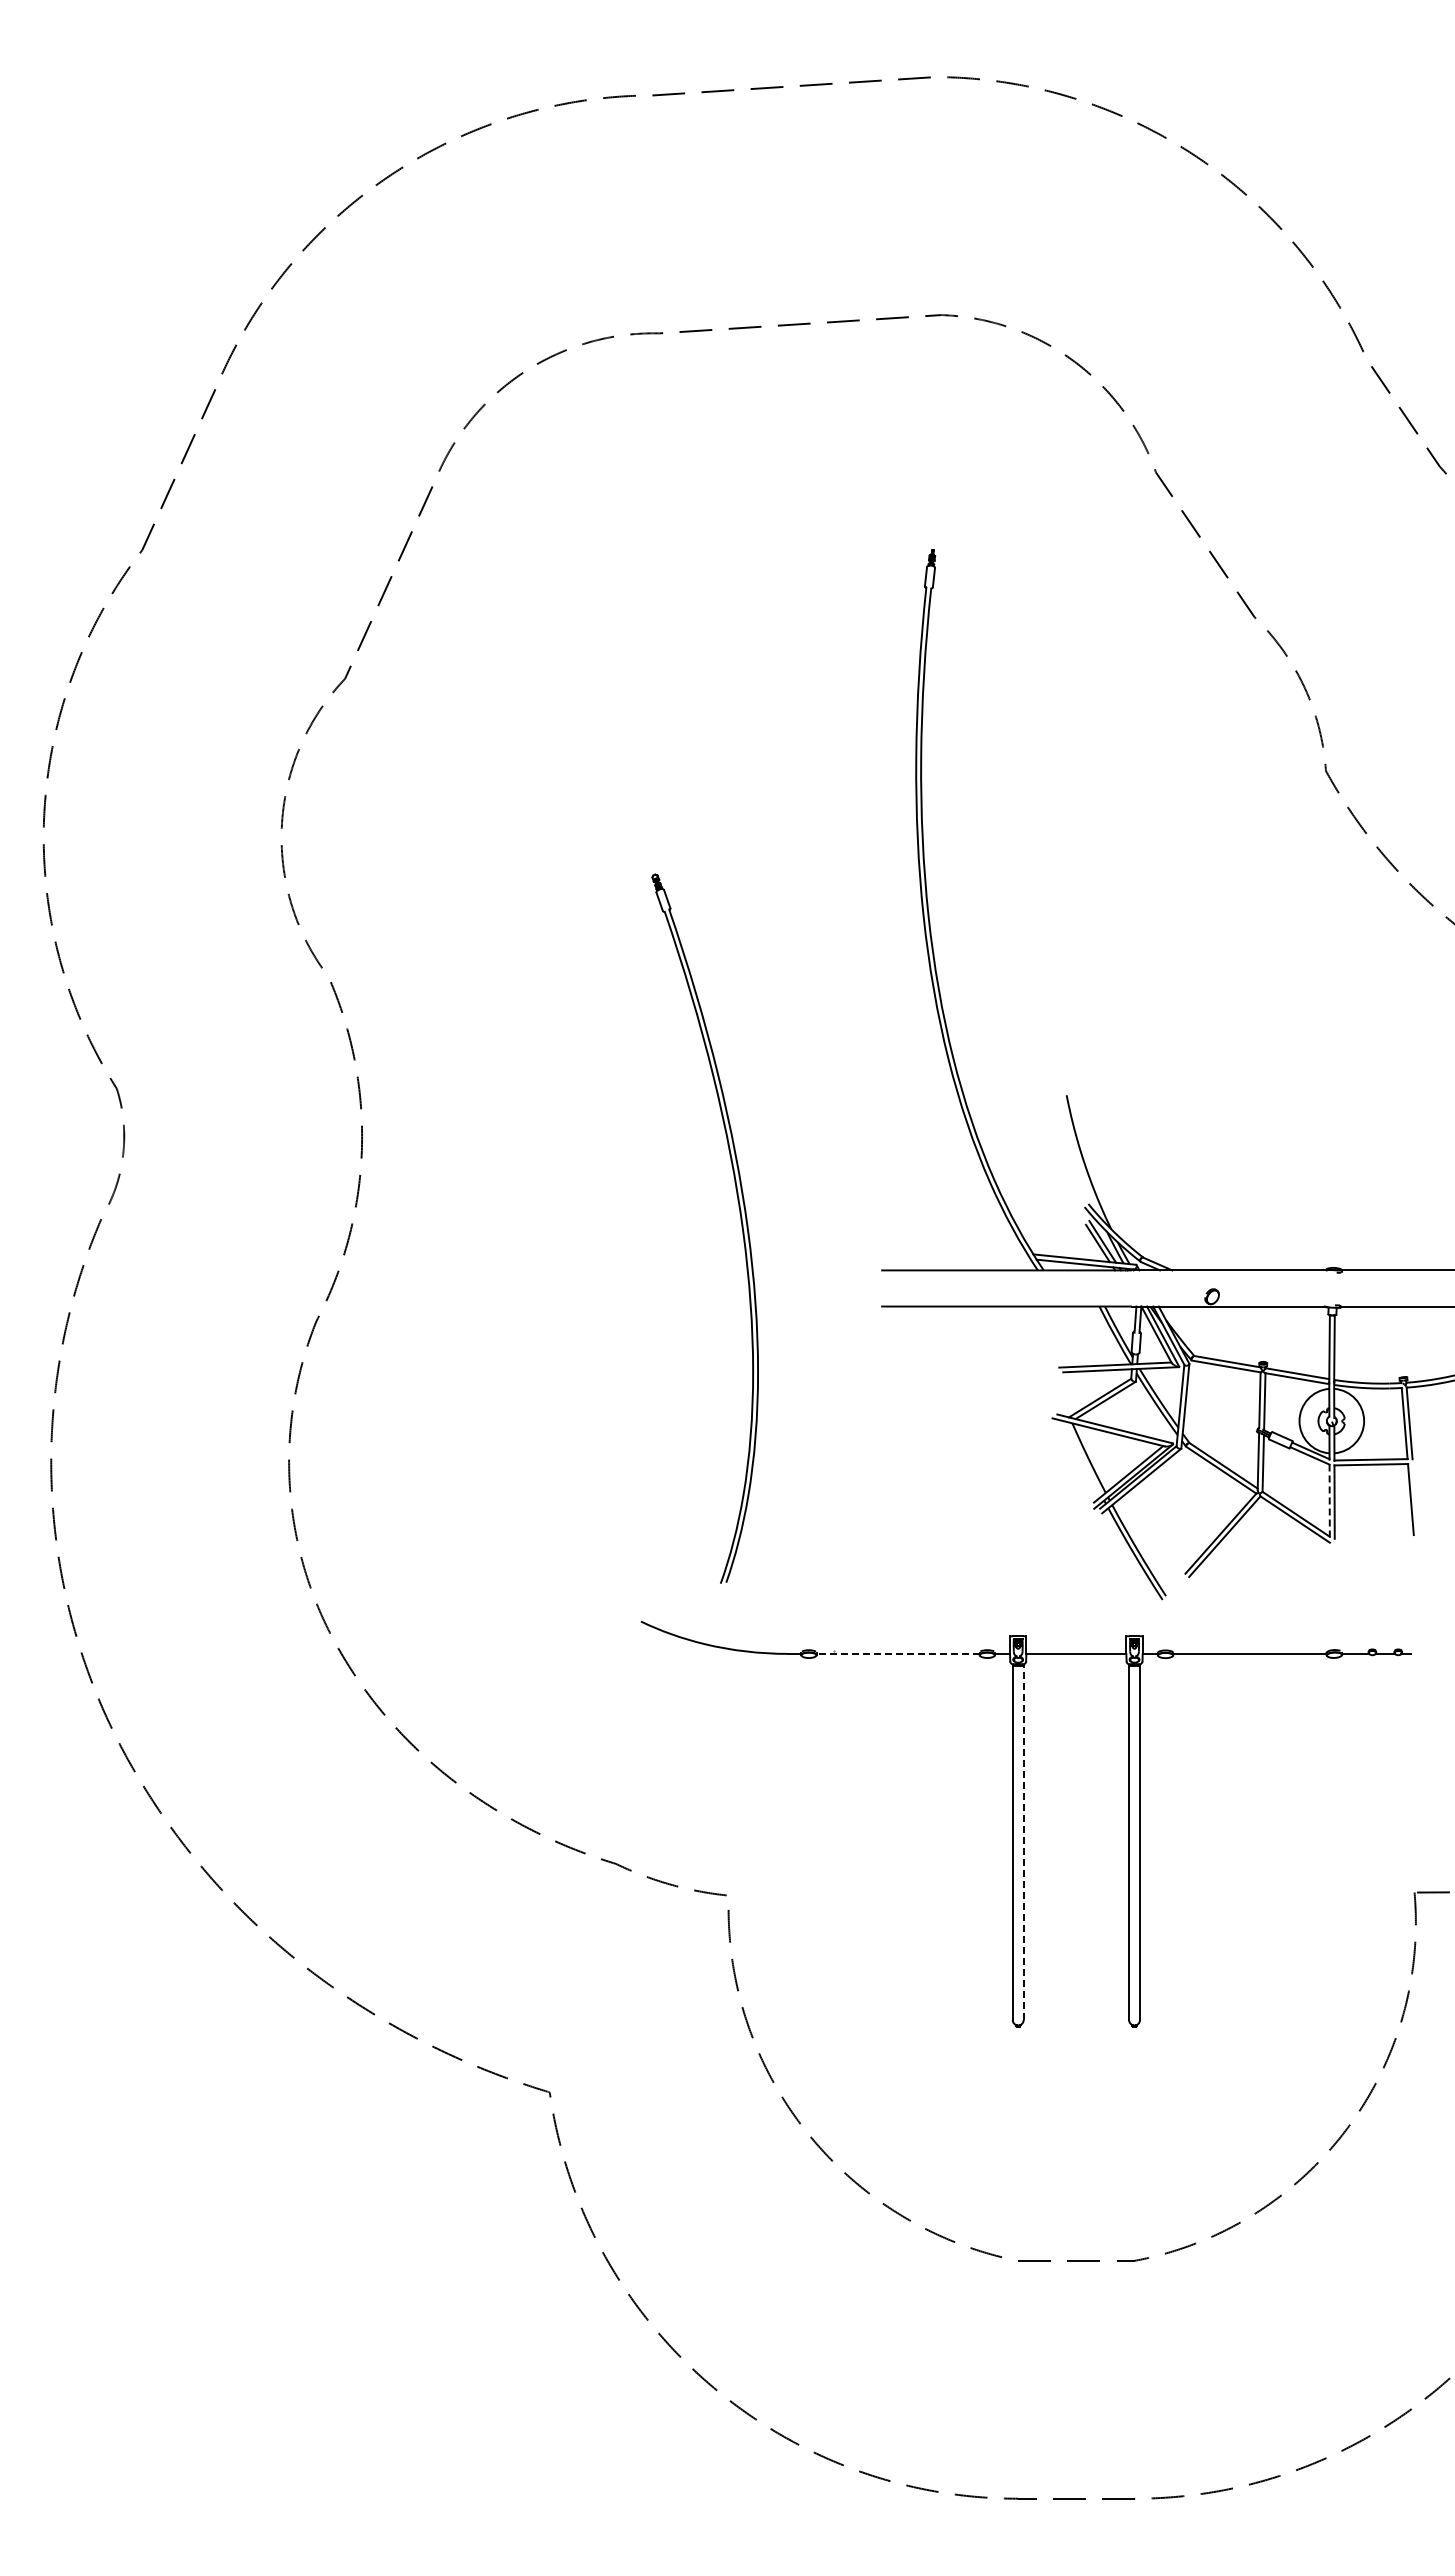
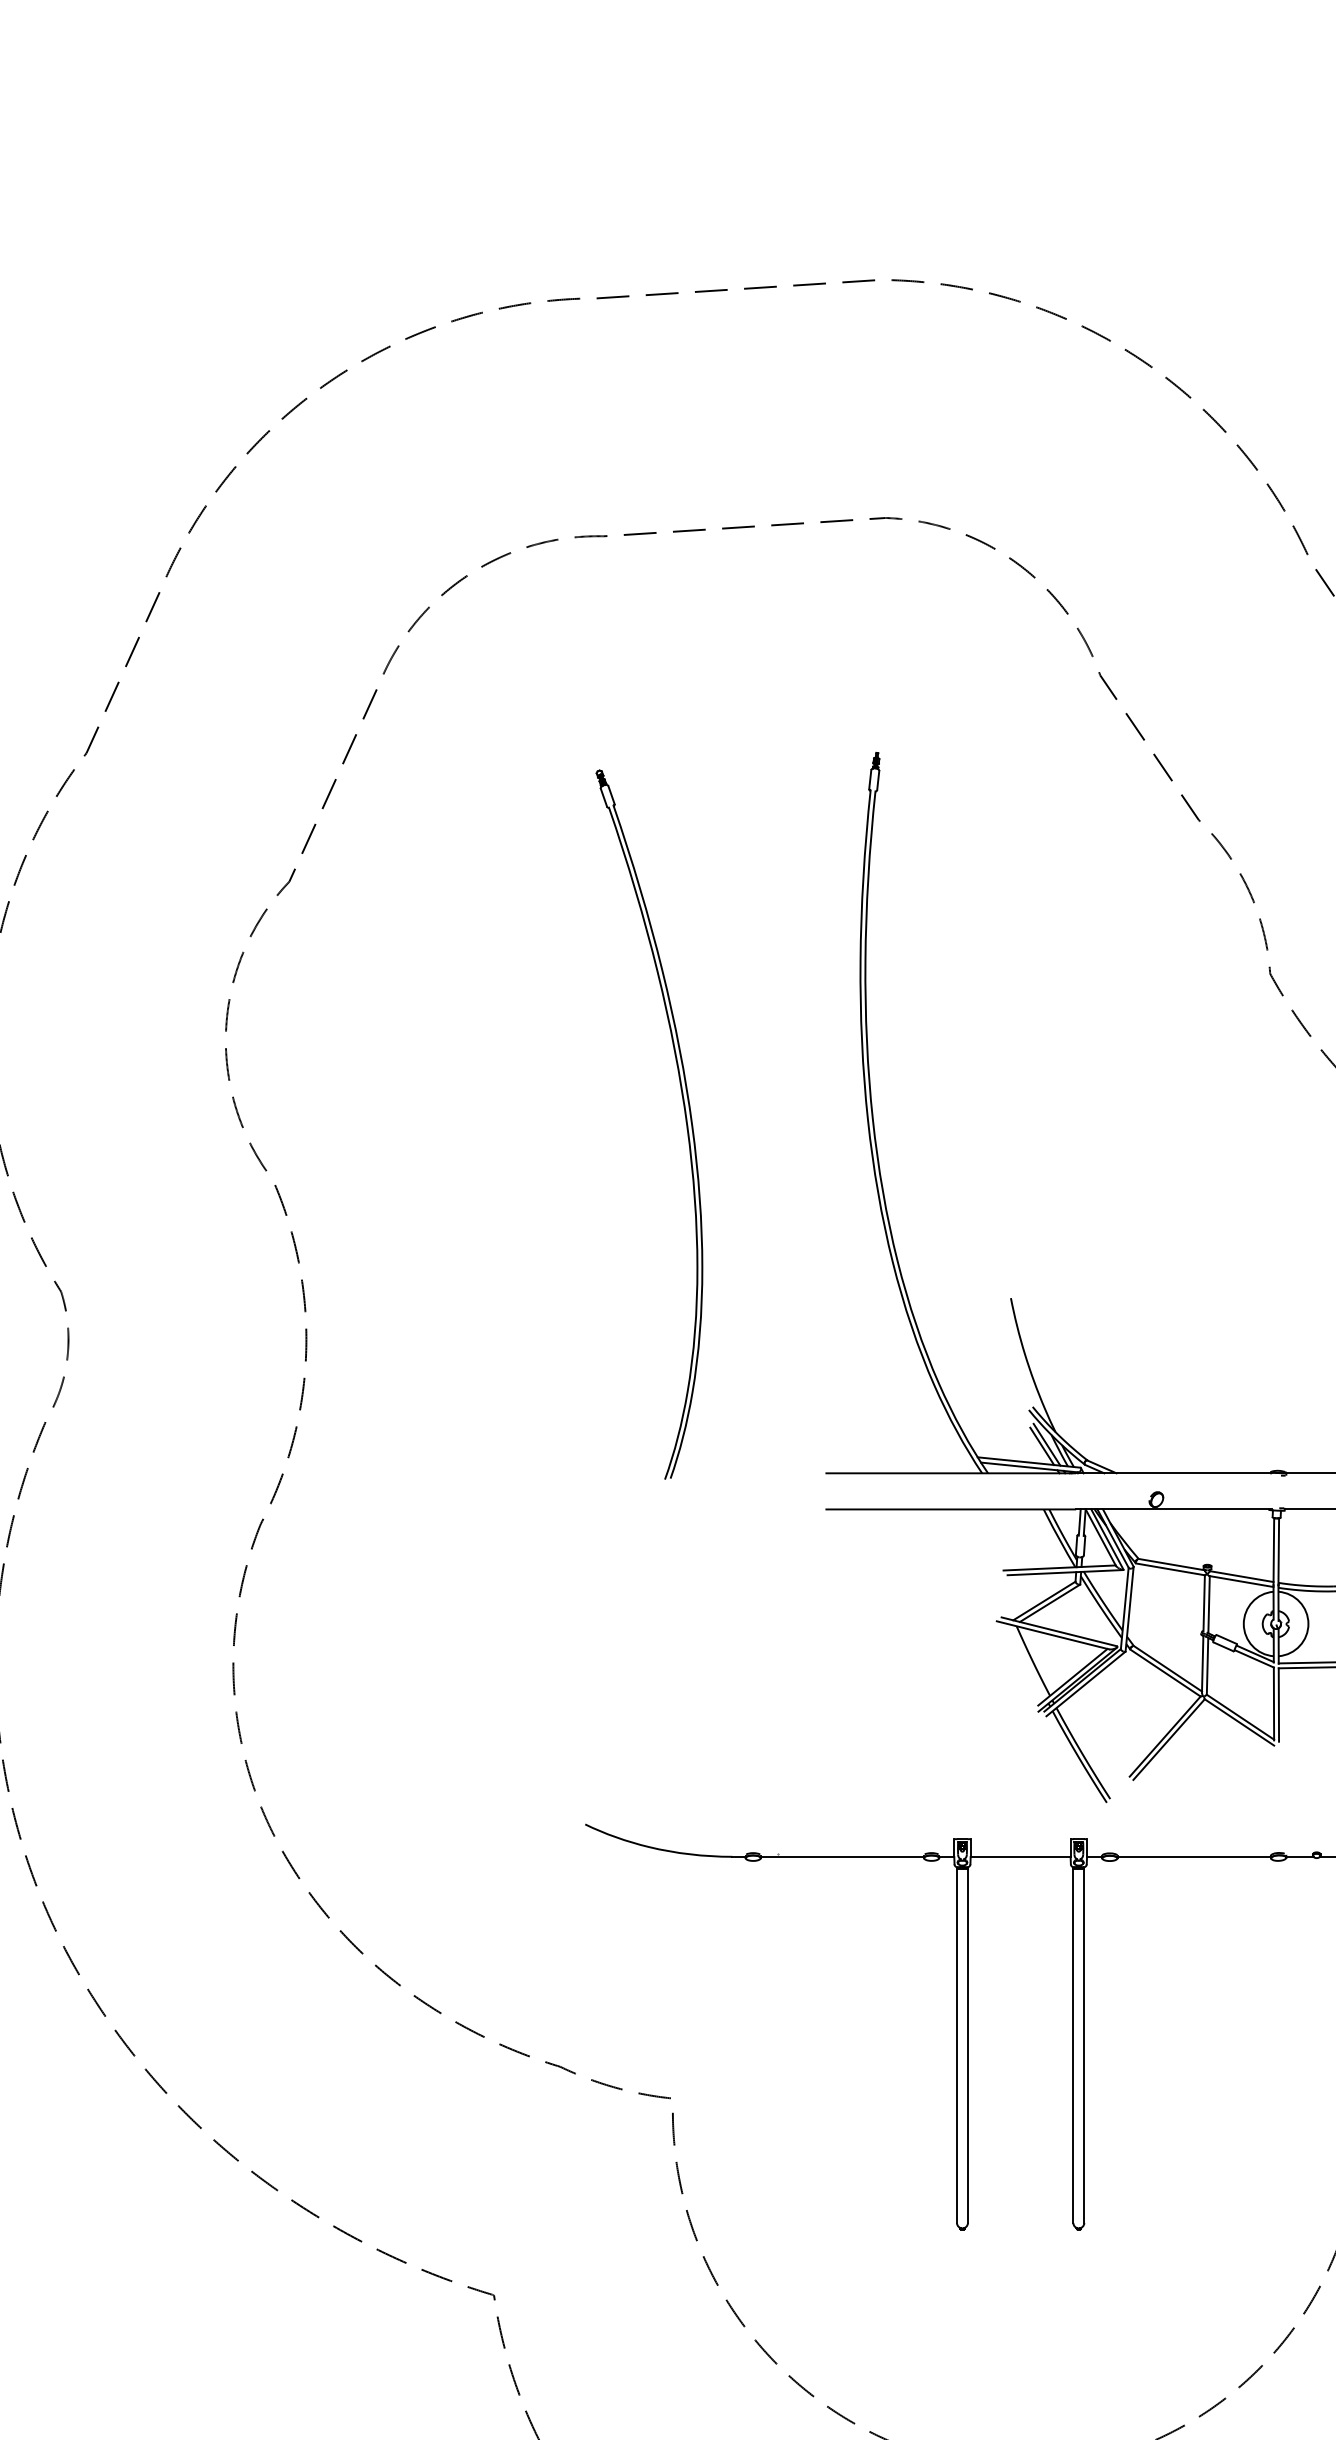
part: (740, 1221) -> (684, 1117), moved
line: (1329, 1500) -> (1273, 1703), dashed -> solid
line: (898, 1653) -> (842, 1856), dashed -> solid
line: (1023, 1842) -> (967, 2045), dashed -> solid

